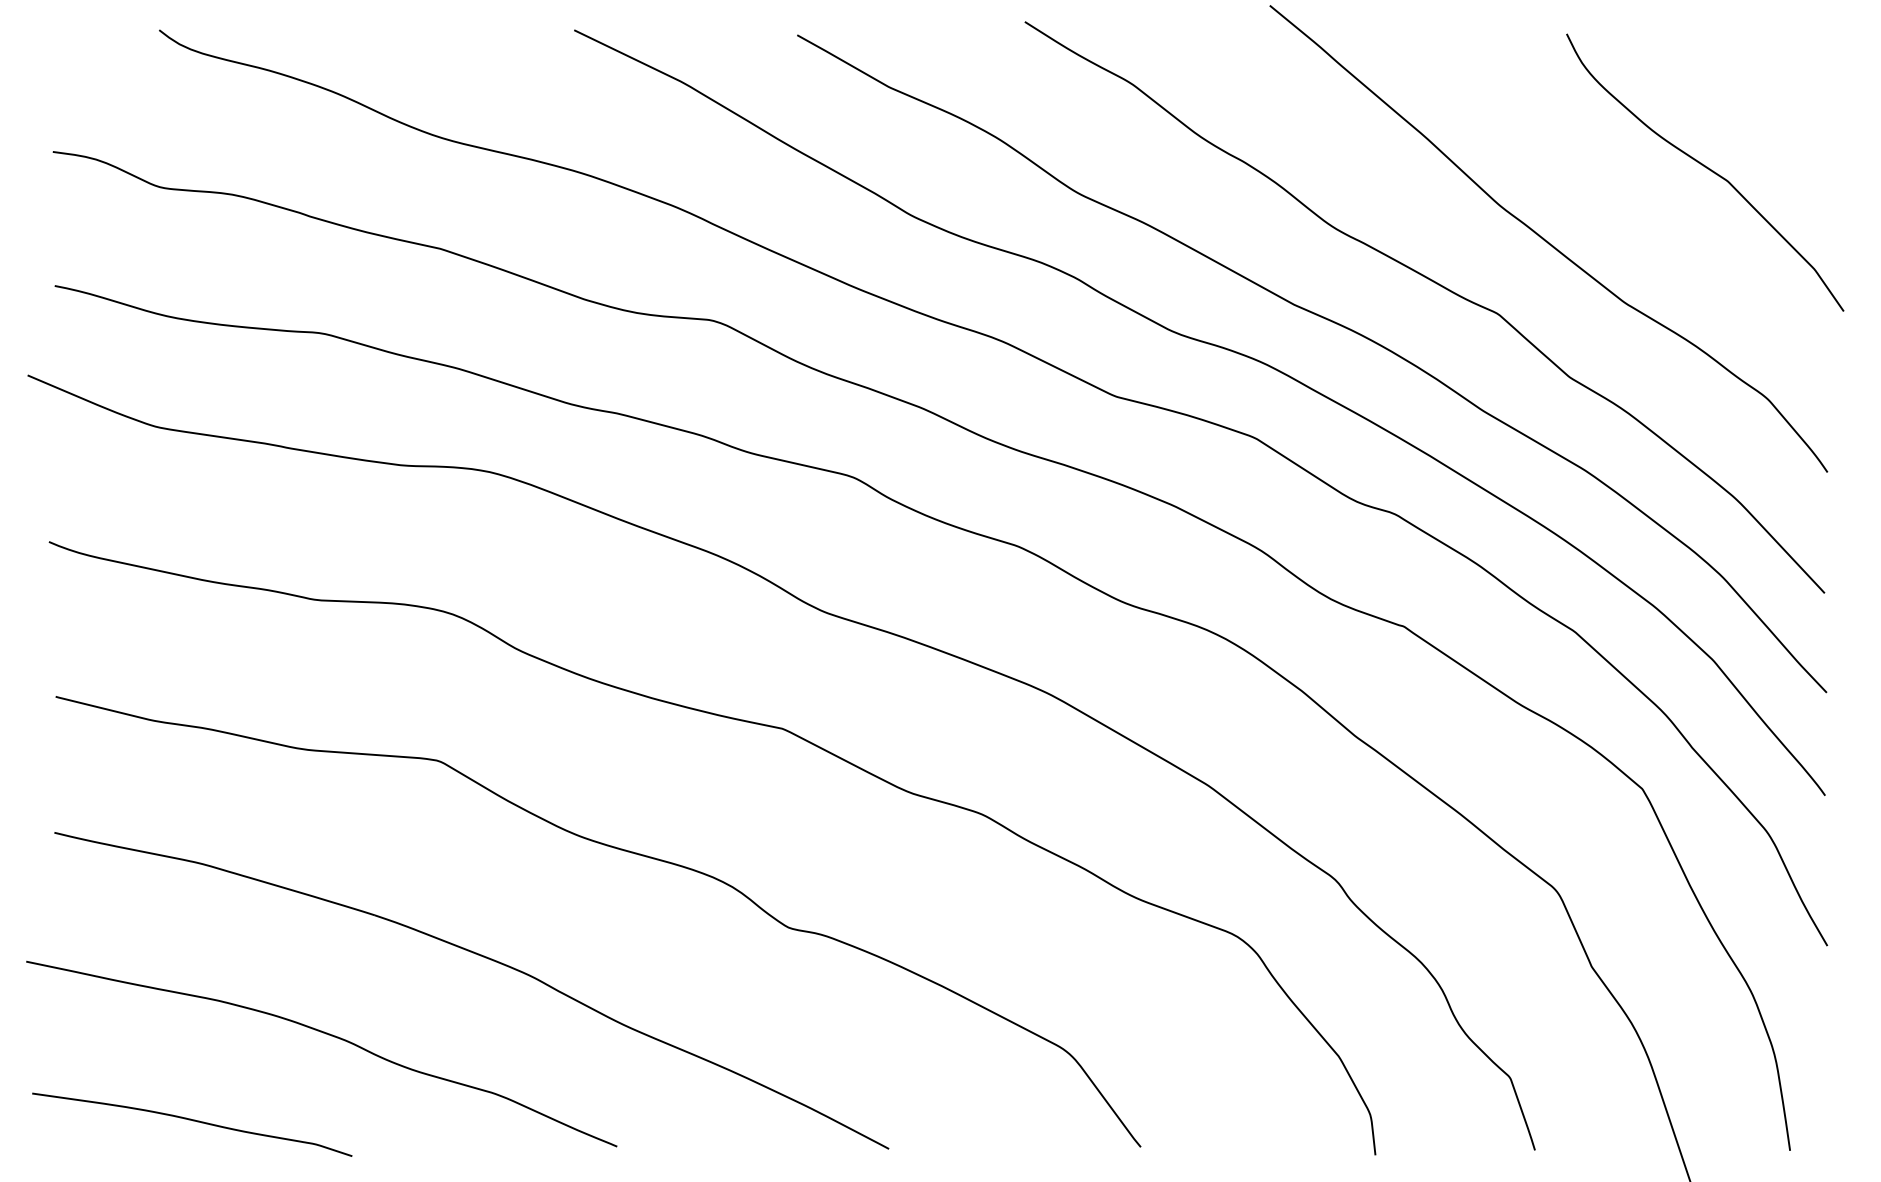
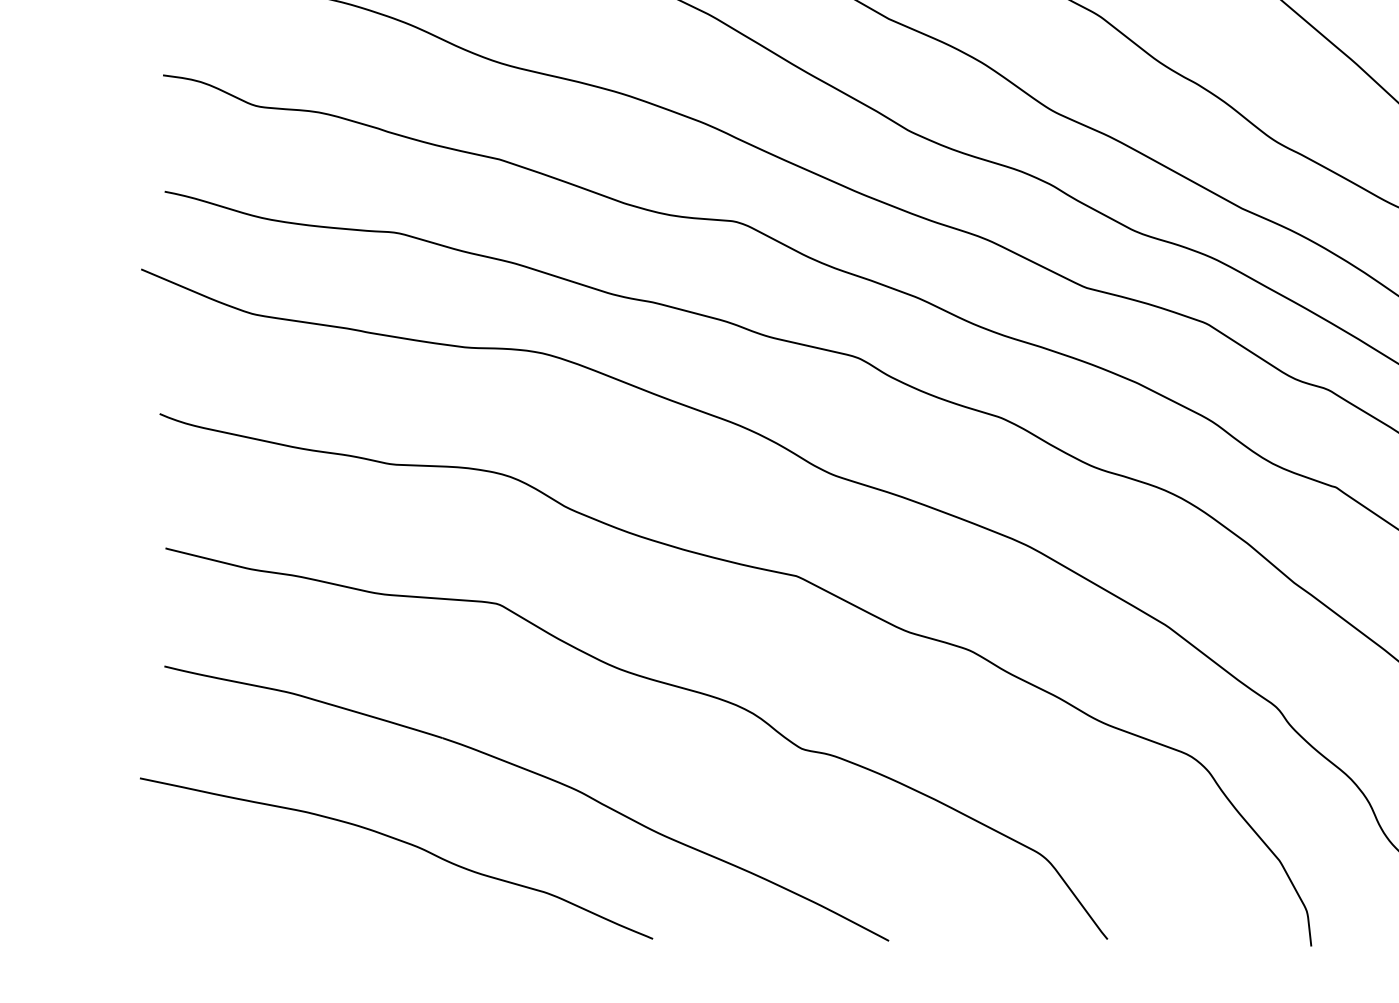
curve: (193, 1121) -> (285, 917), removed

